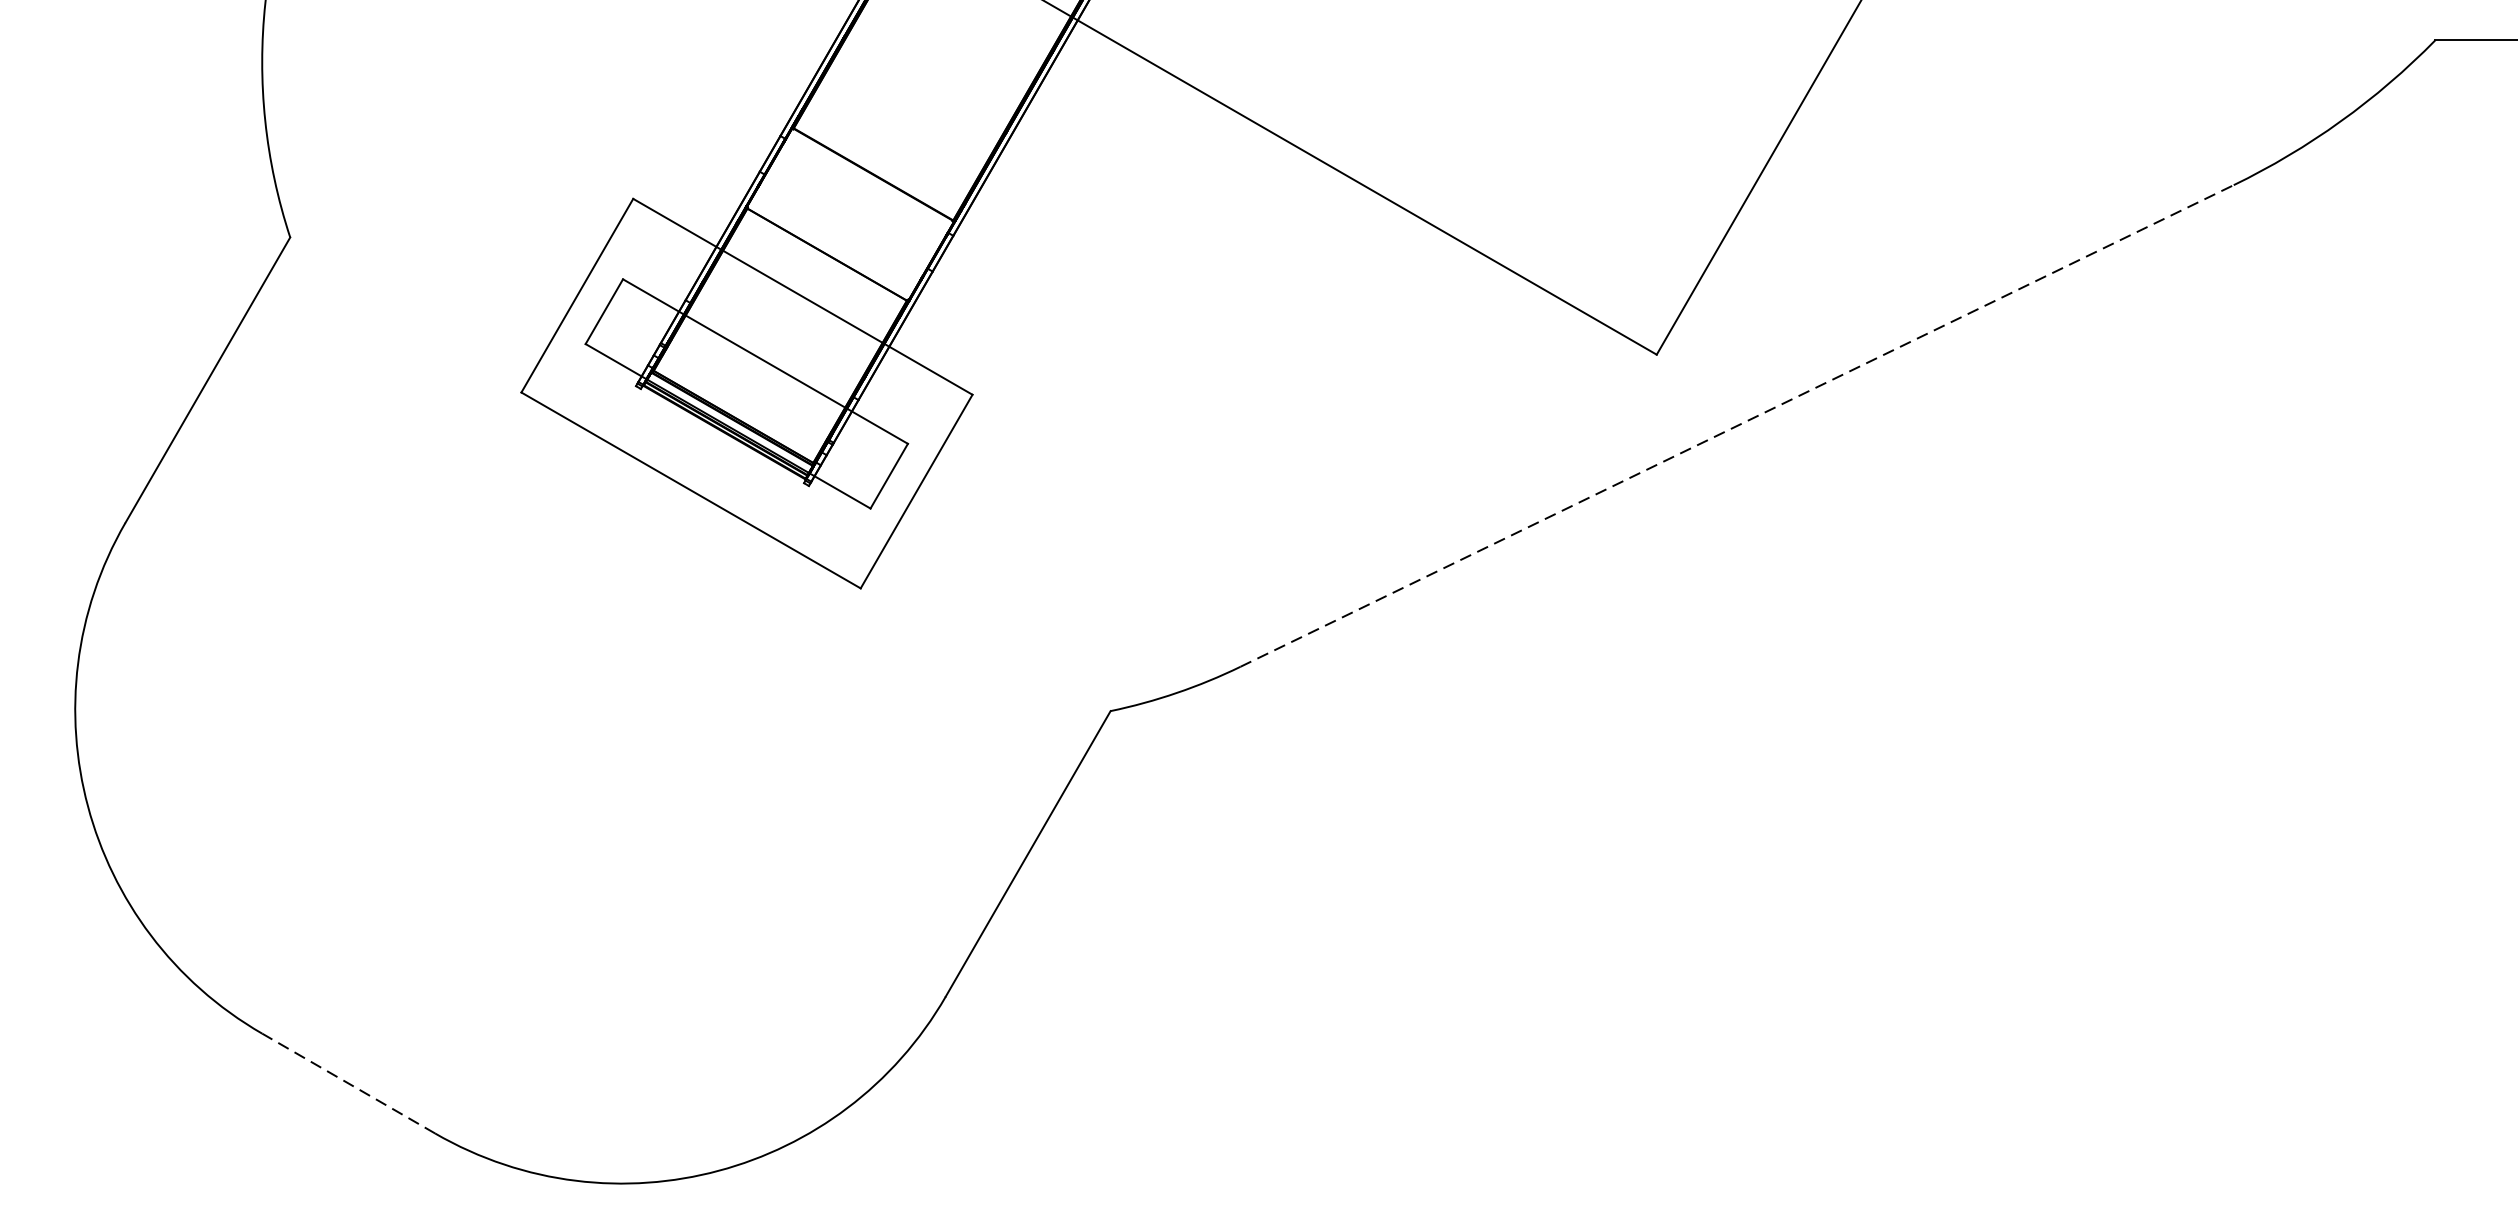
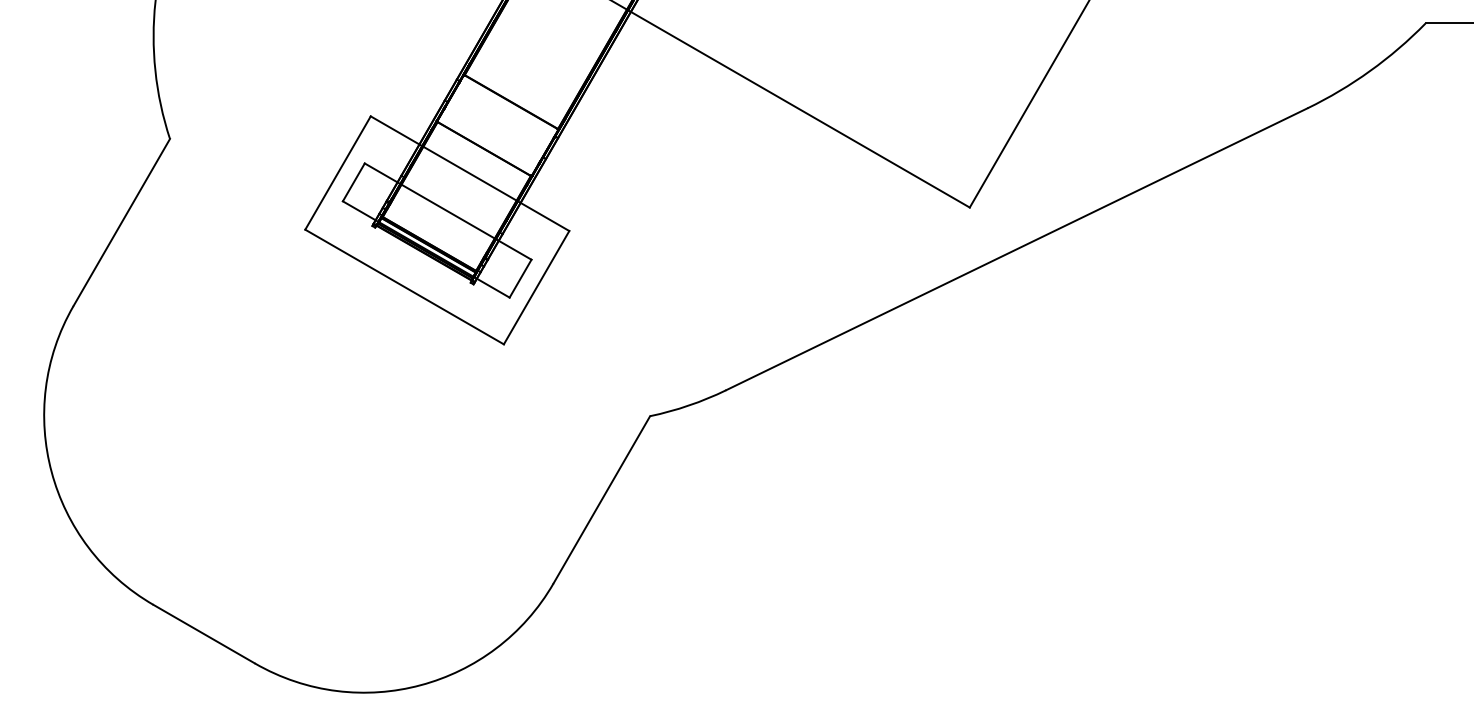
line: (1738, 426) -> (1017, 249), dashed -> solid
line: (347, 1082) -> (203, 633), dashed -> solid

